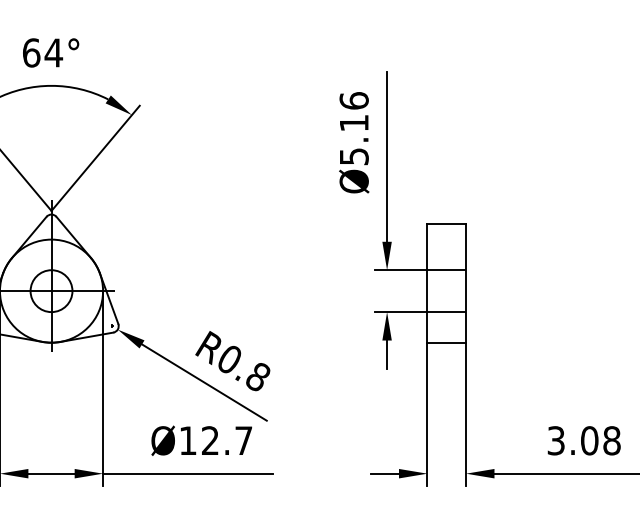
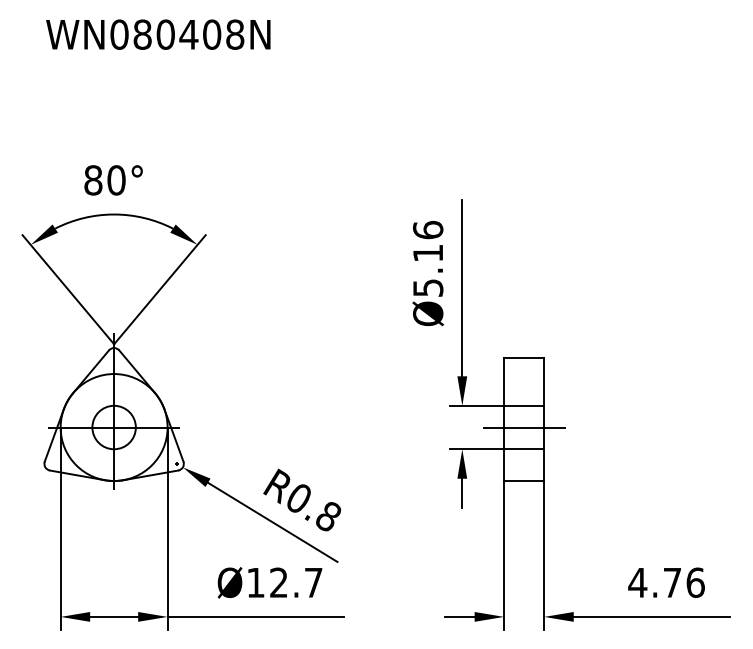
text: (43, 53) -> (105, 180), 64° -> 80°
line: (446, 291) -> (523, 427), added
text: (583, 440) -> (666, 582), 3.08 -> 4.76

